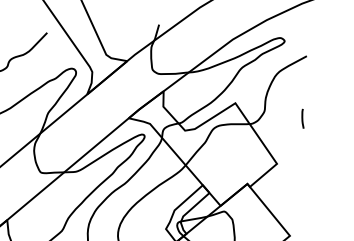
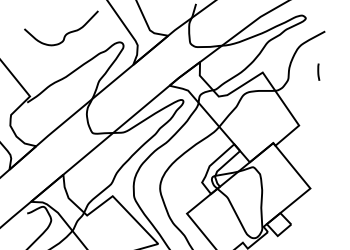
line: (302, 118) -> (318, 71), moved

